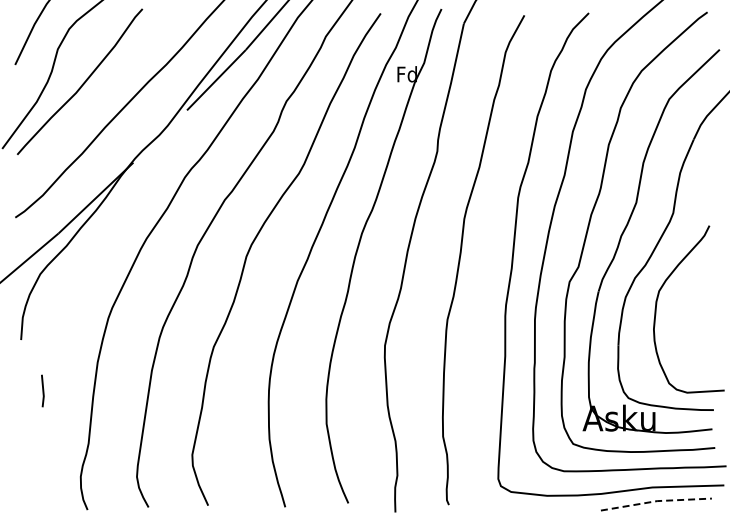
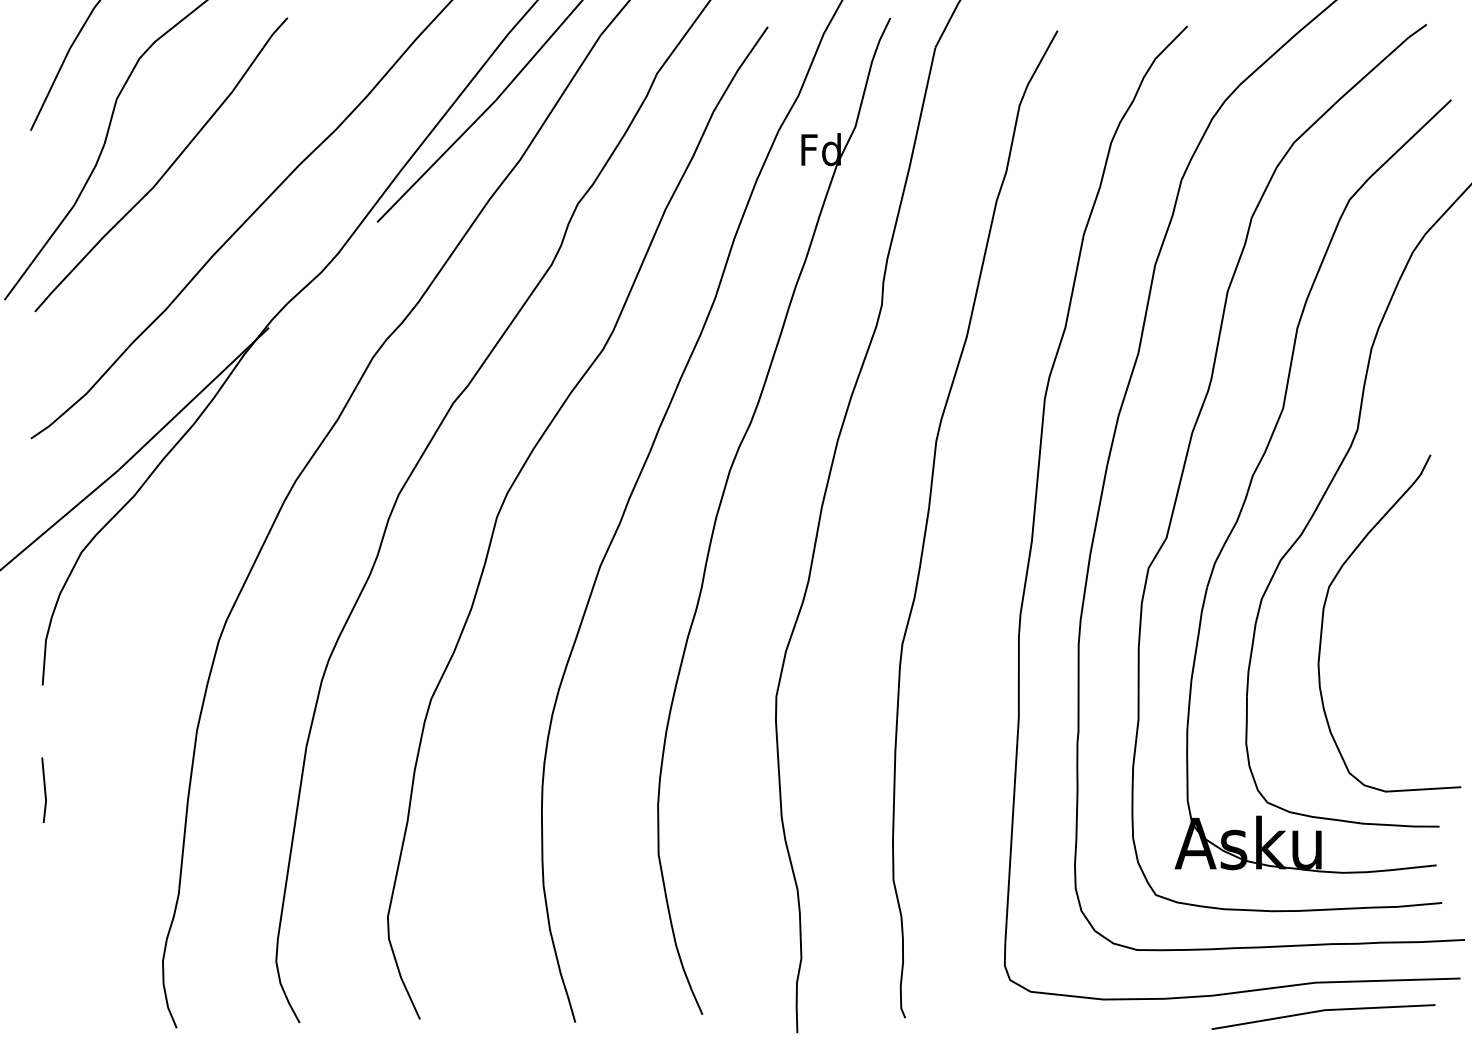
line: (42, 390) -> (43, 789), moved
line: (657, 501) -> (1325, 1010), dashed -> solid

